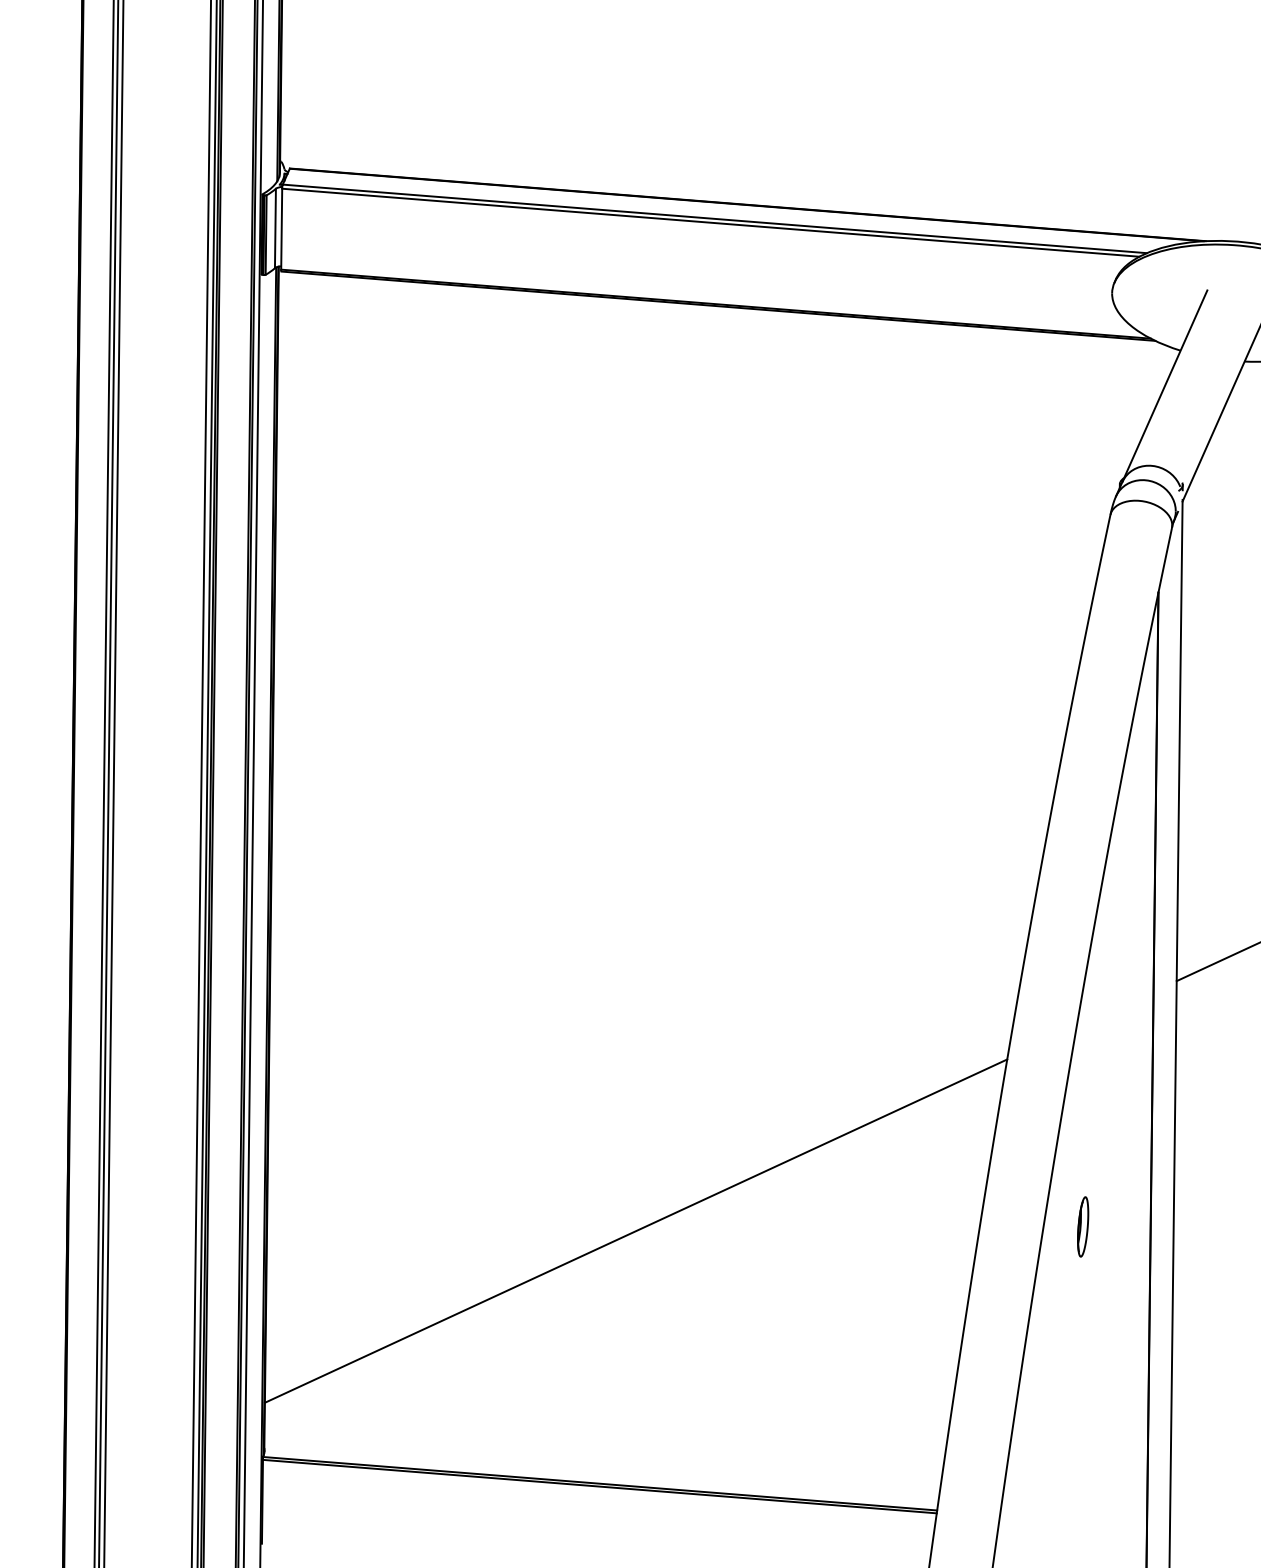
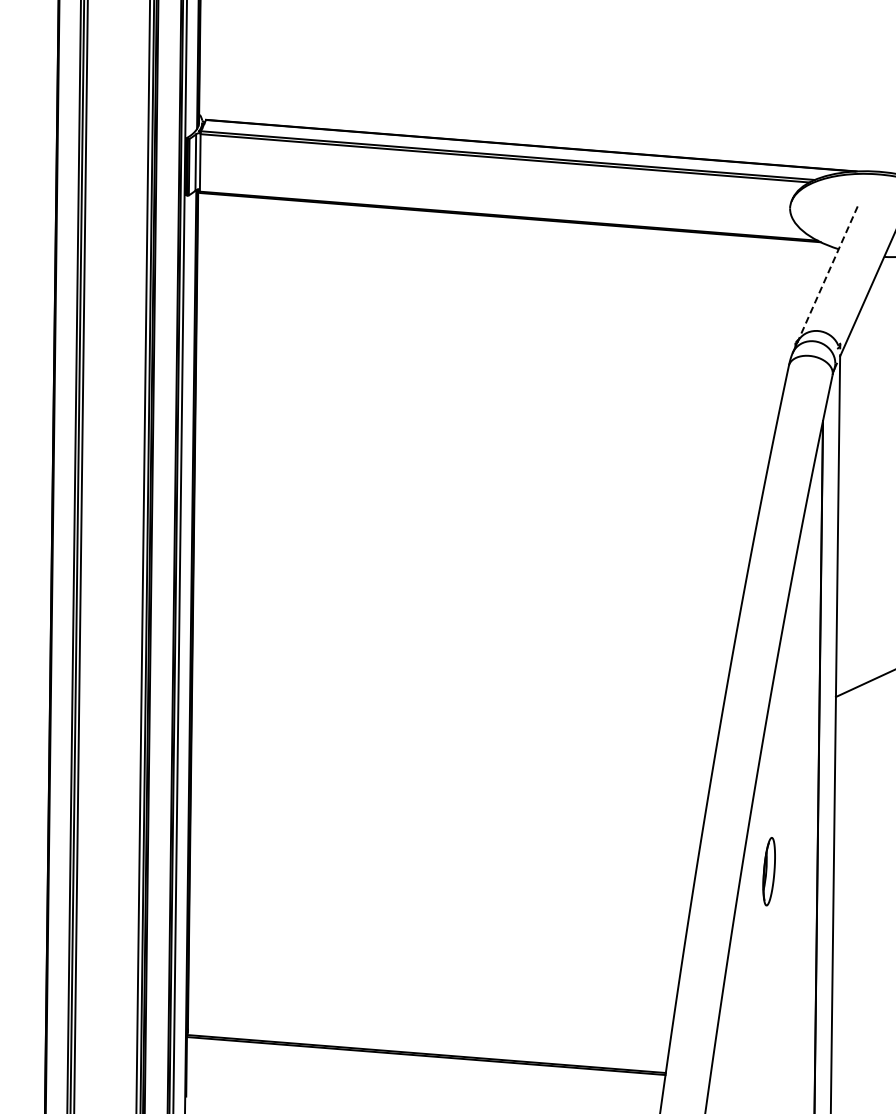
line: (1164, 386) -> (827, 274), solid -> dashed
part: (1083, 1226) -> (769, 871), size x1.6
line: (635, 1231) -> (451, 874), removed

